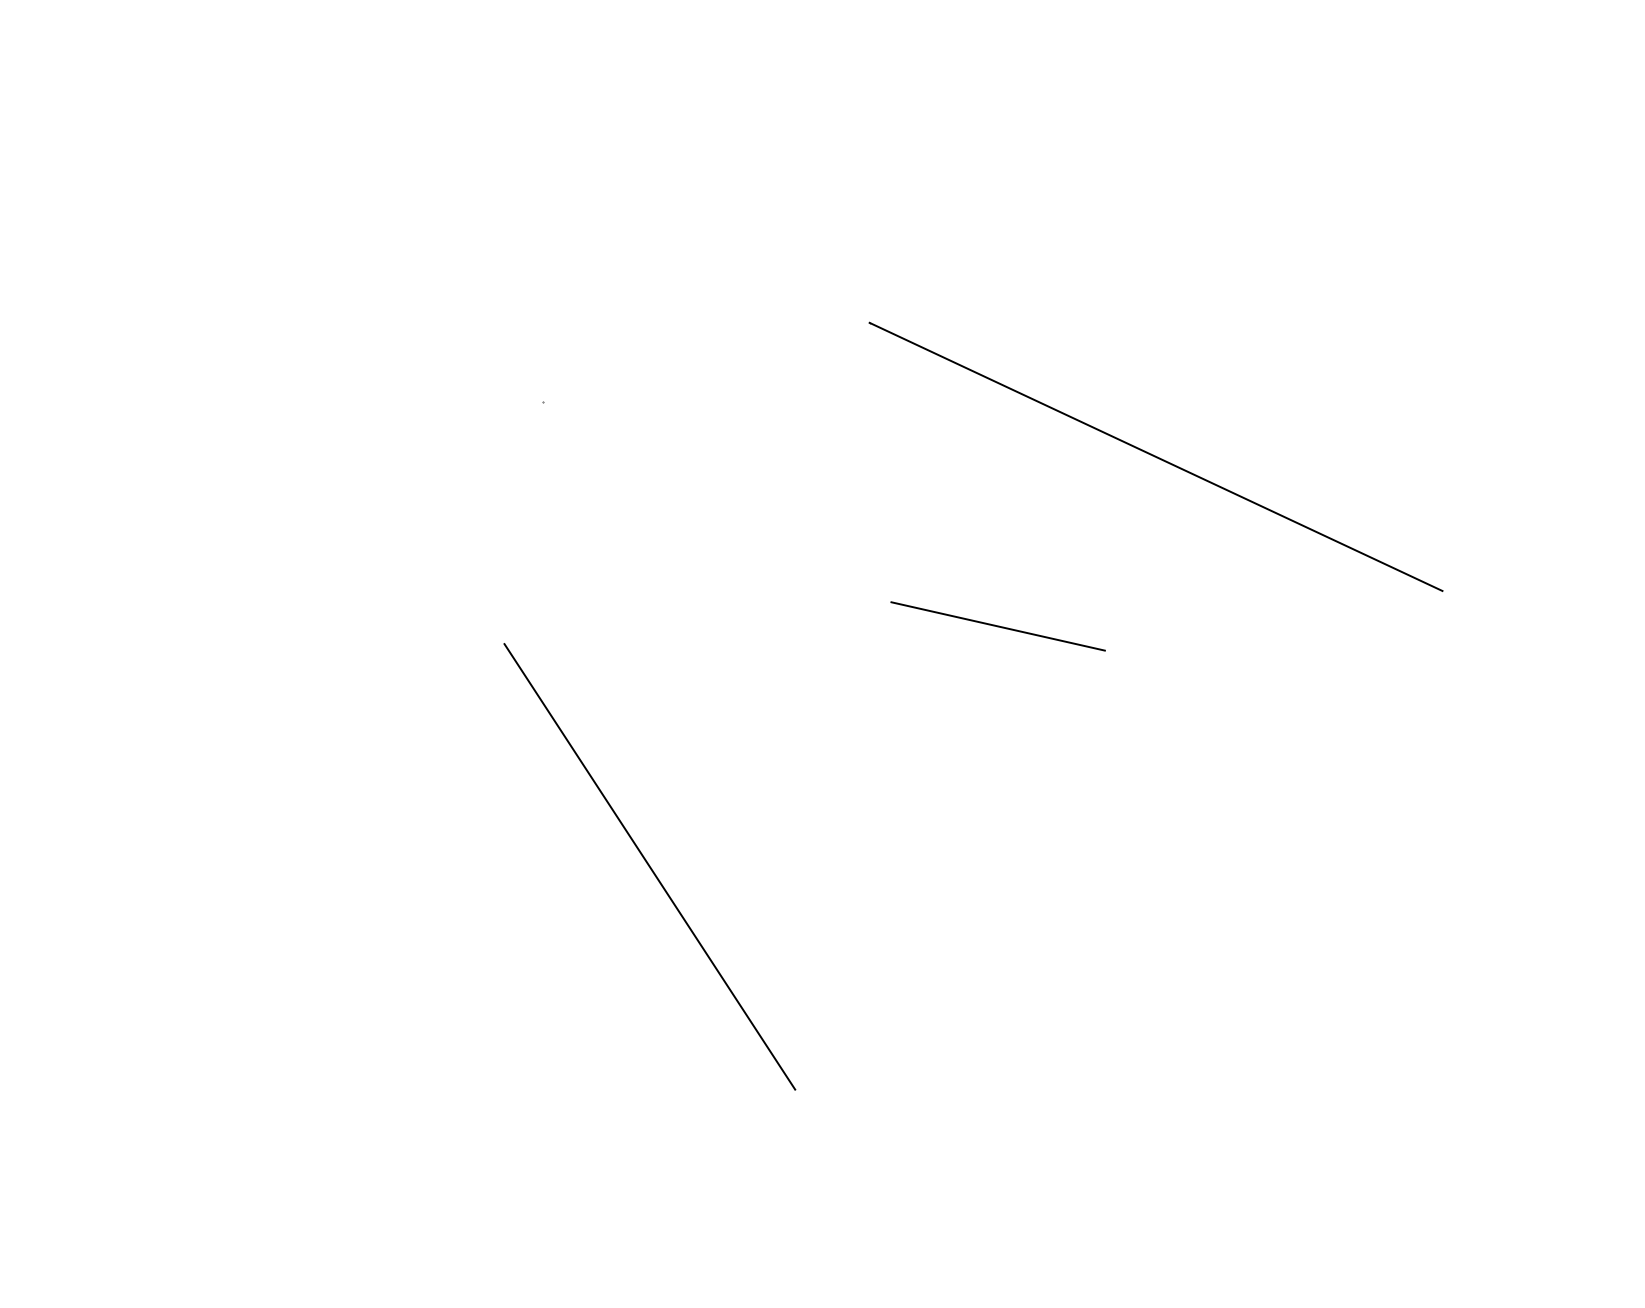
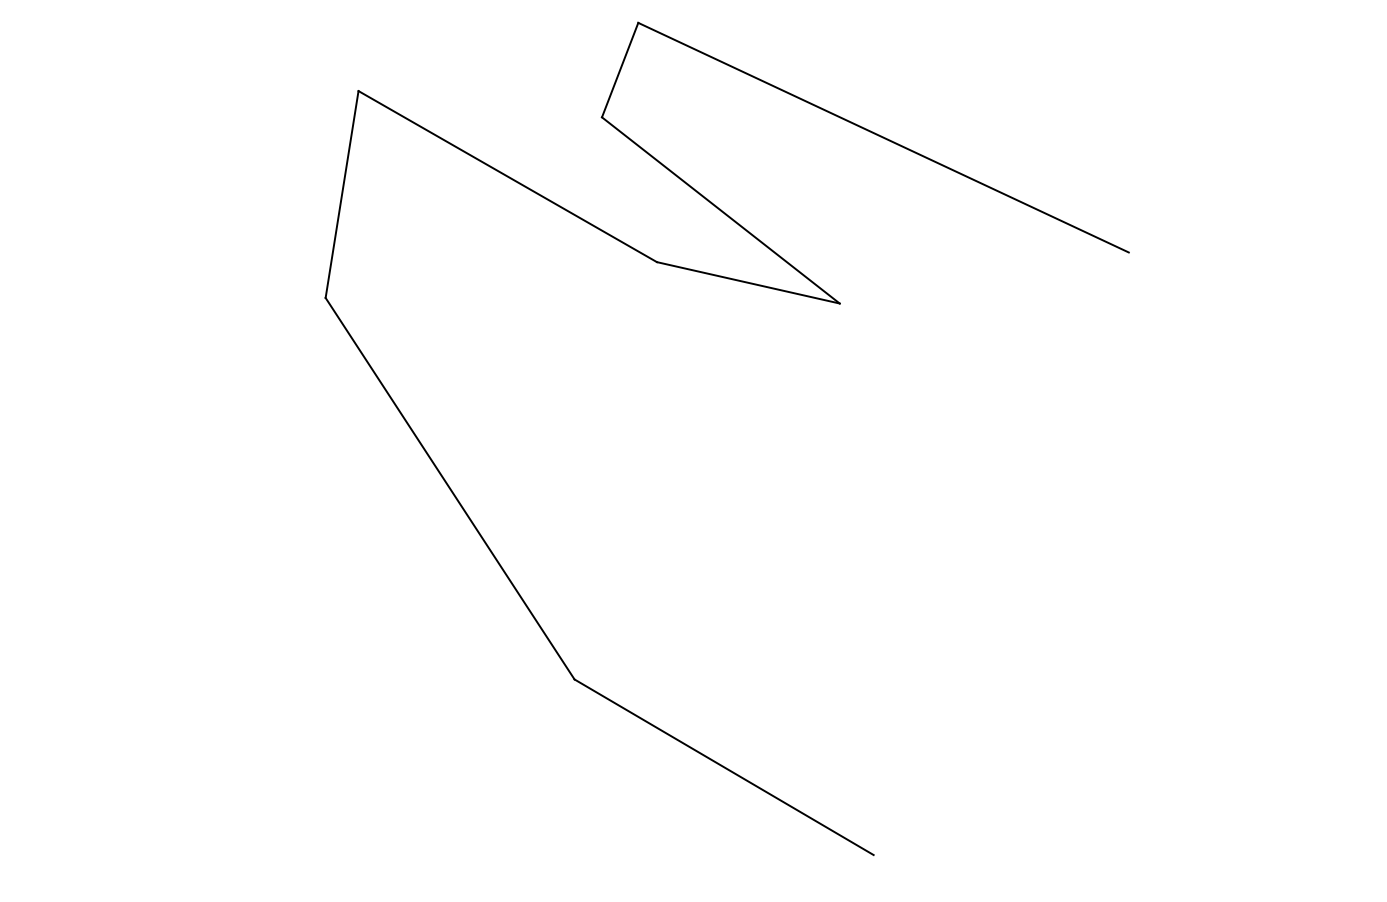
line: (716, 502) -> (507, 176), added
line: (965, 541) -> (720, 210), added
line: (969, 1191) -> (723, 766), added

